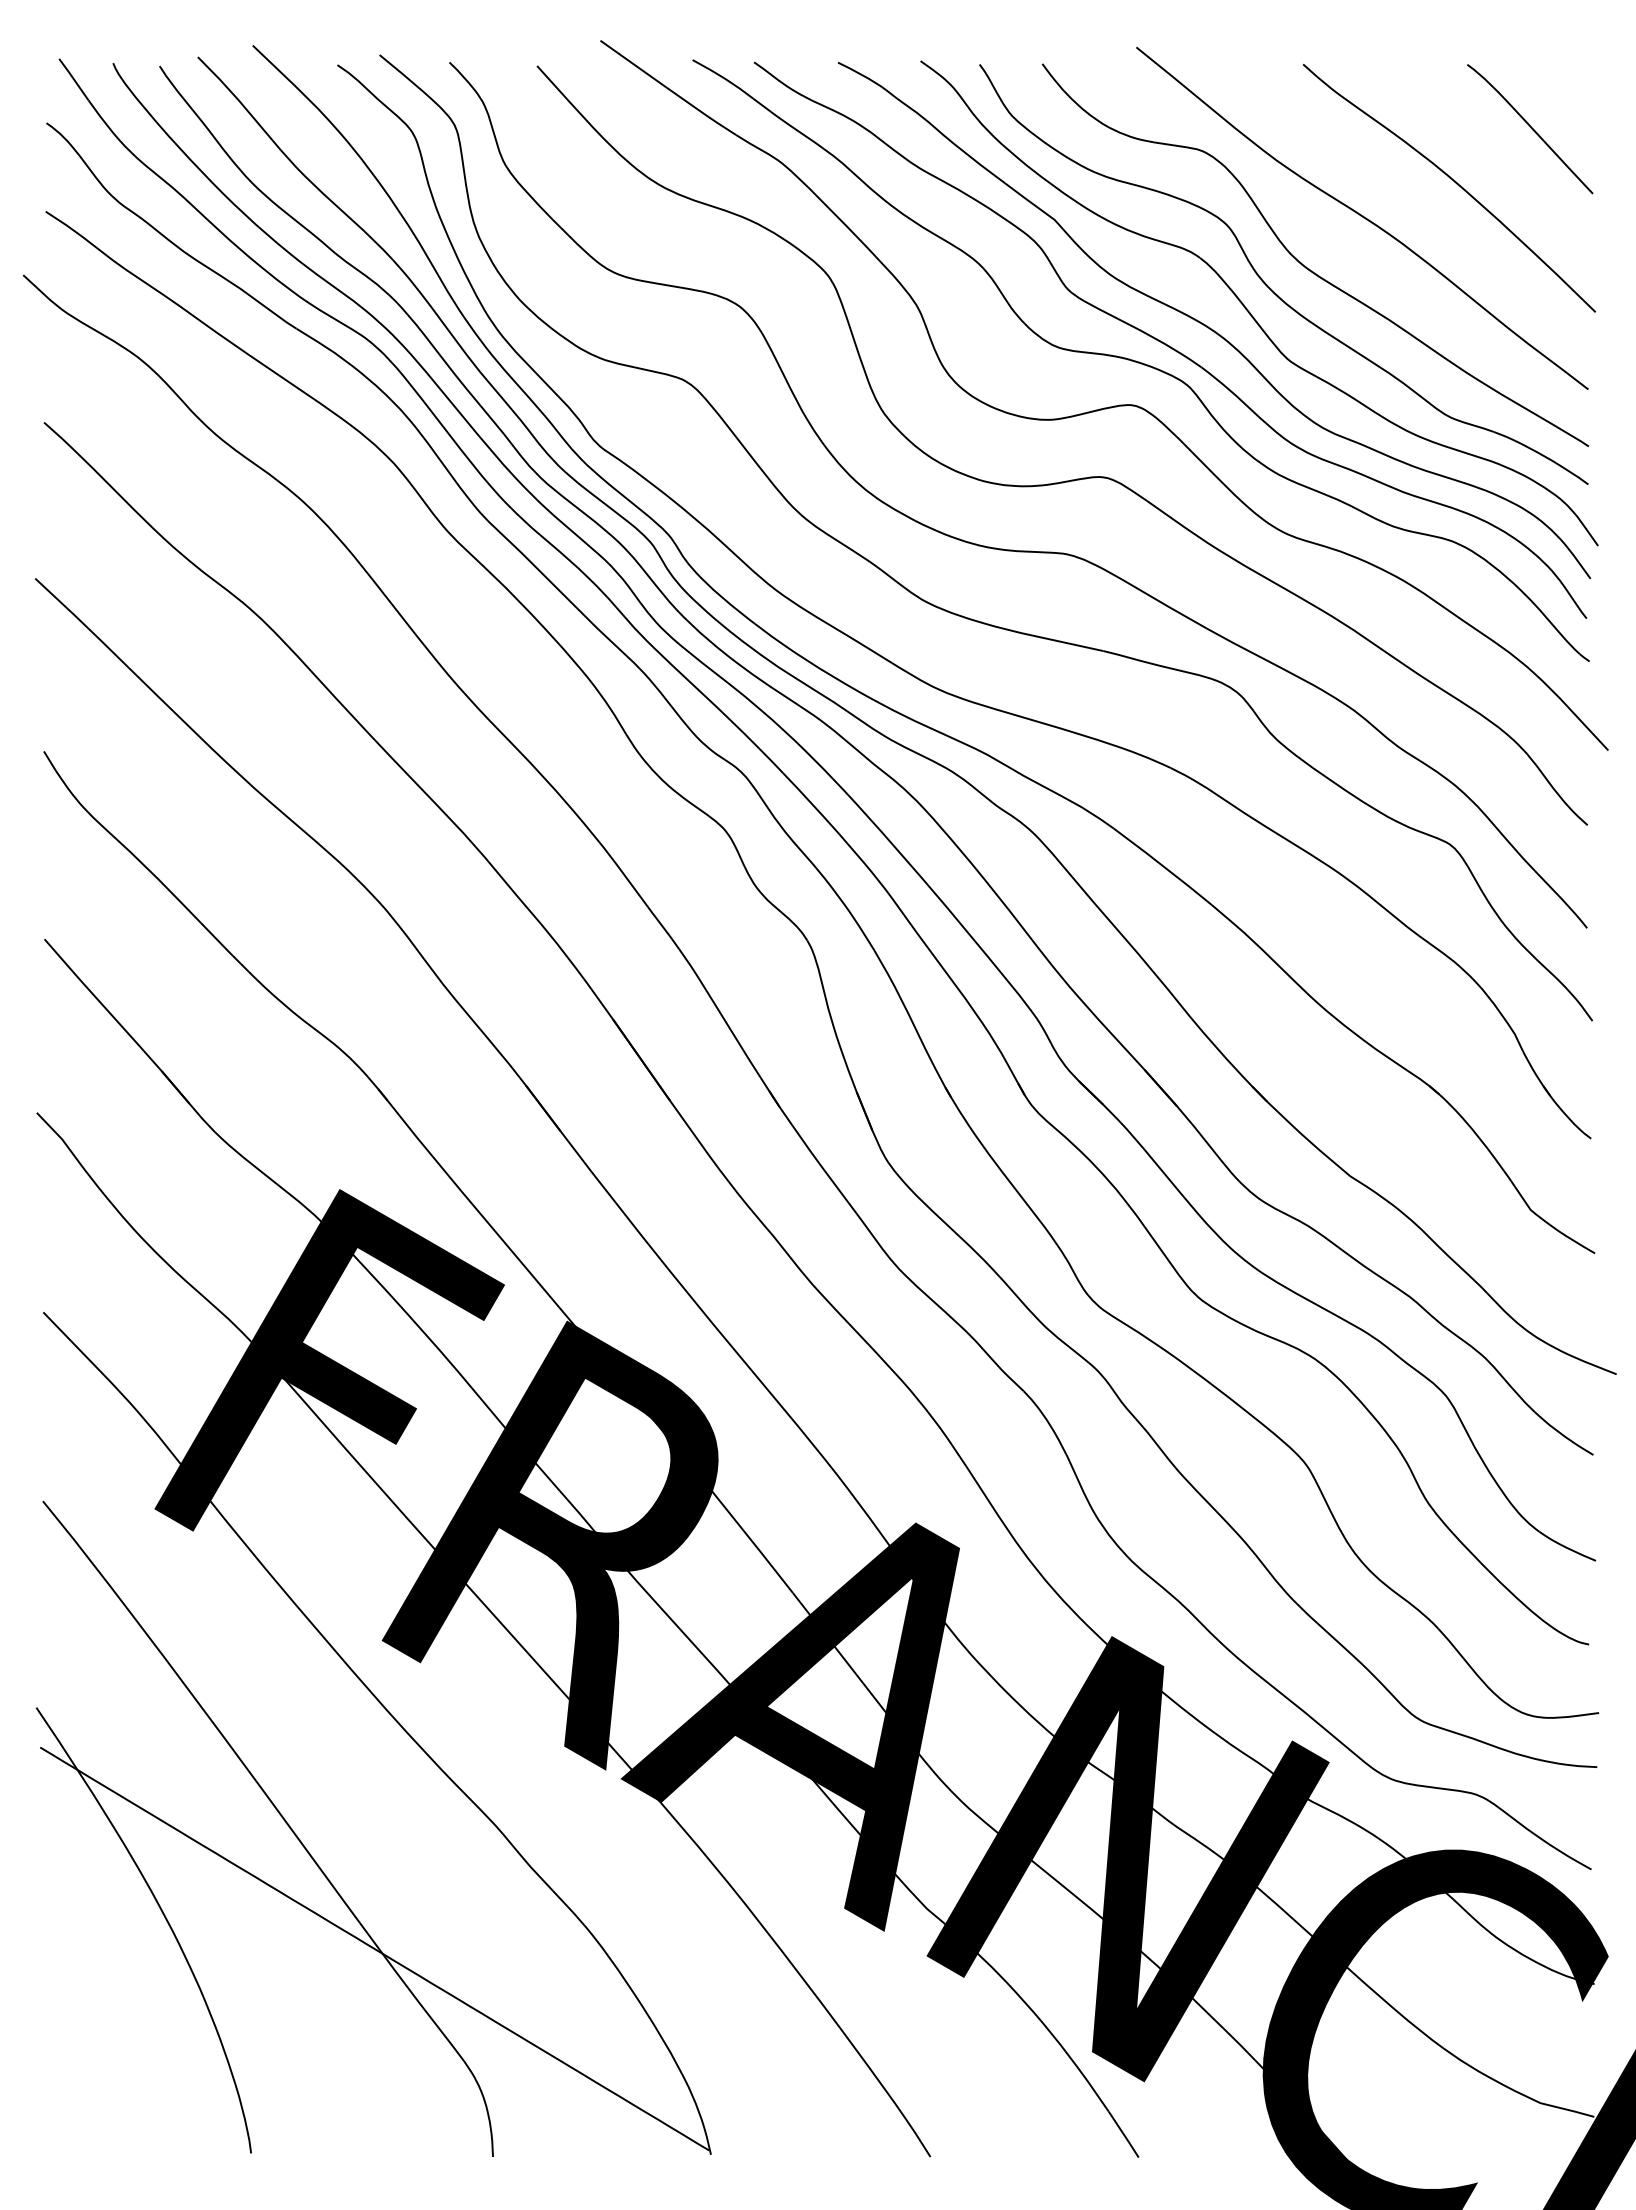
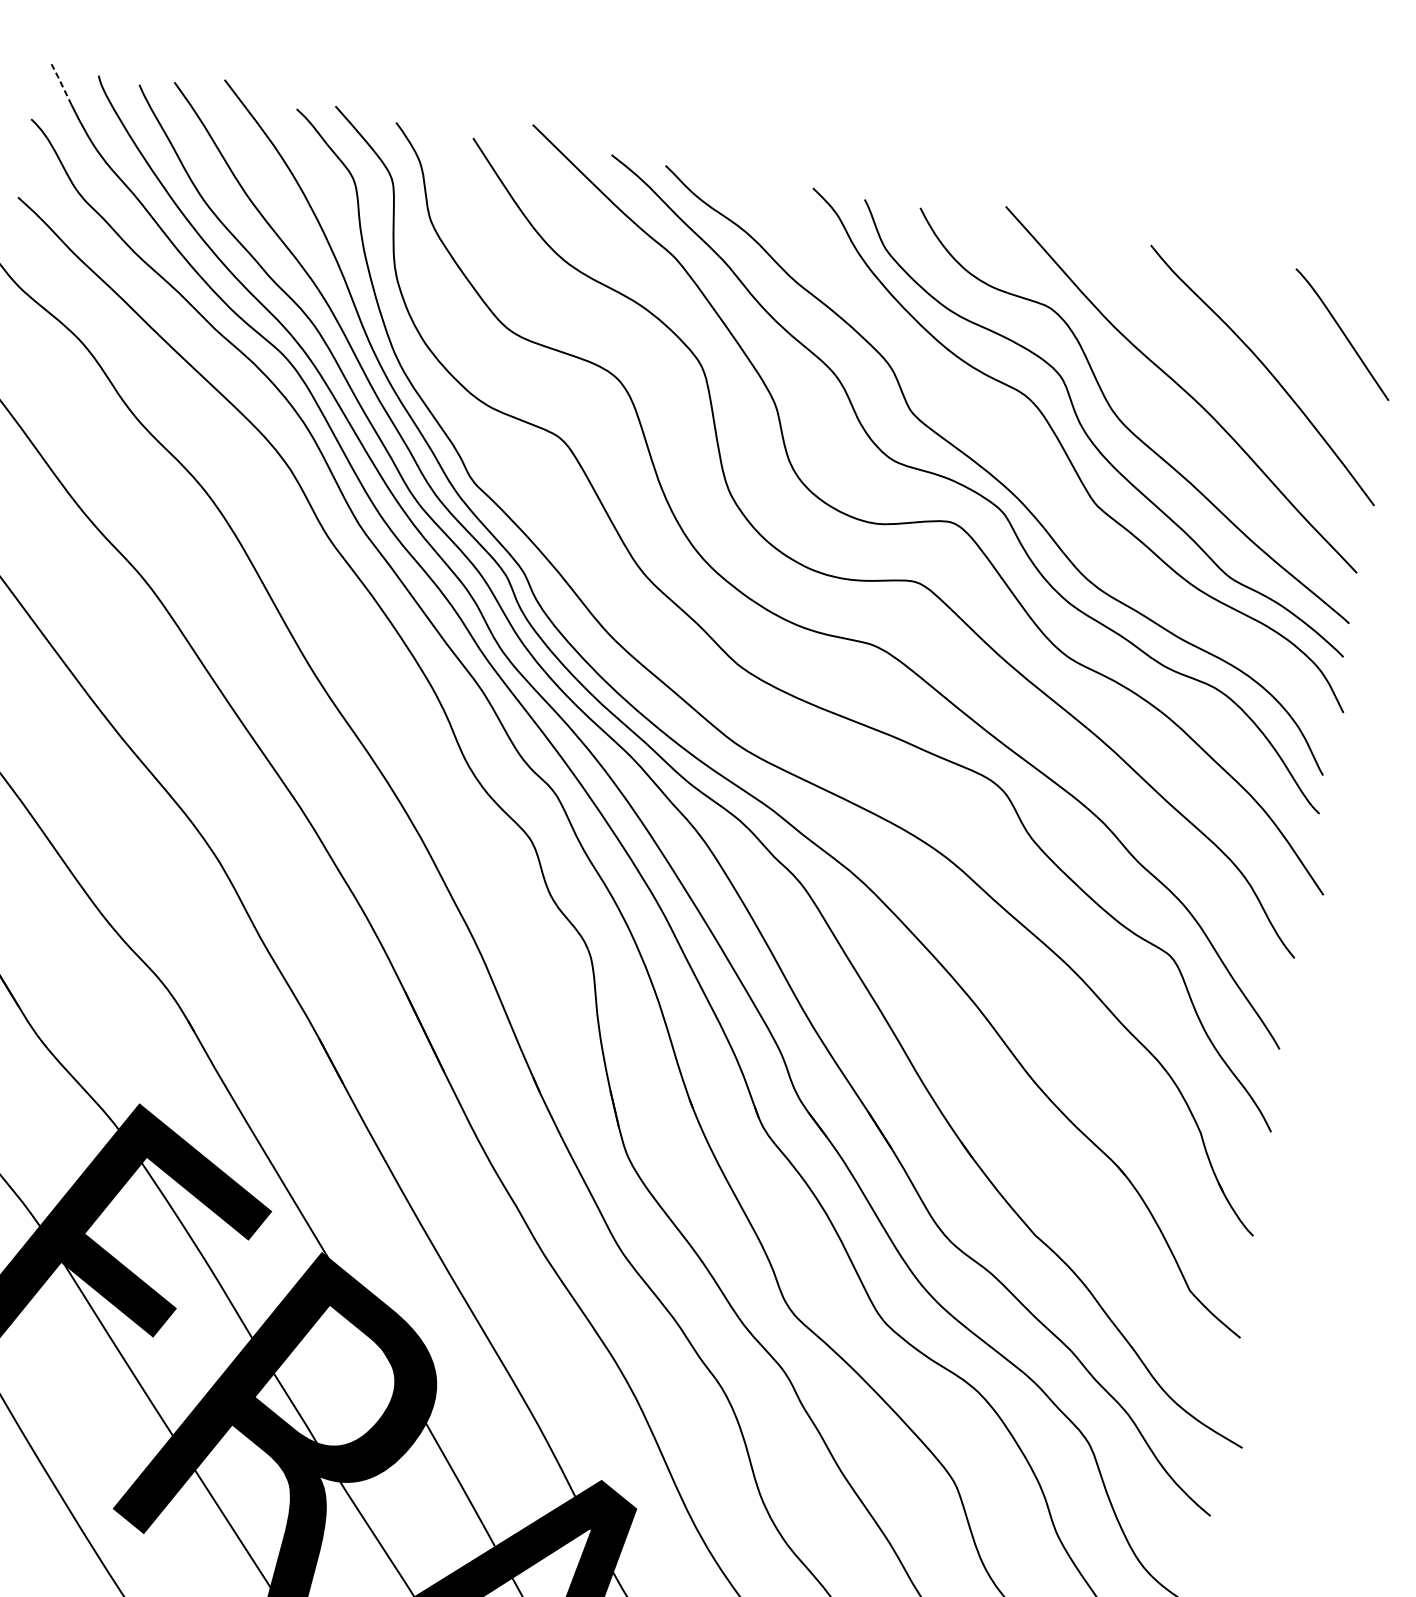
line: (73, 79) -> (61, 84), solid -> dashed
curve: (1210, 327) -> (1031, 464), removed

